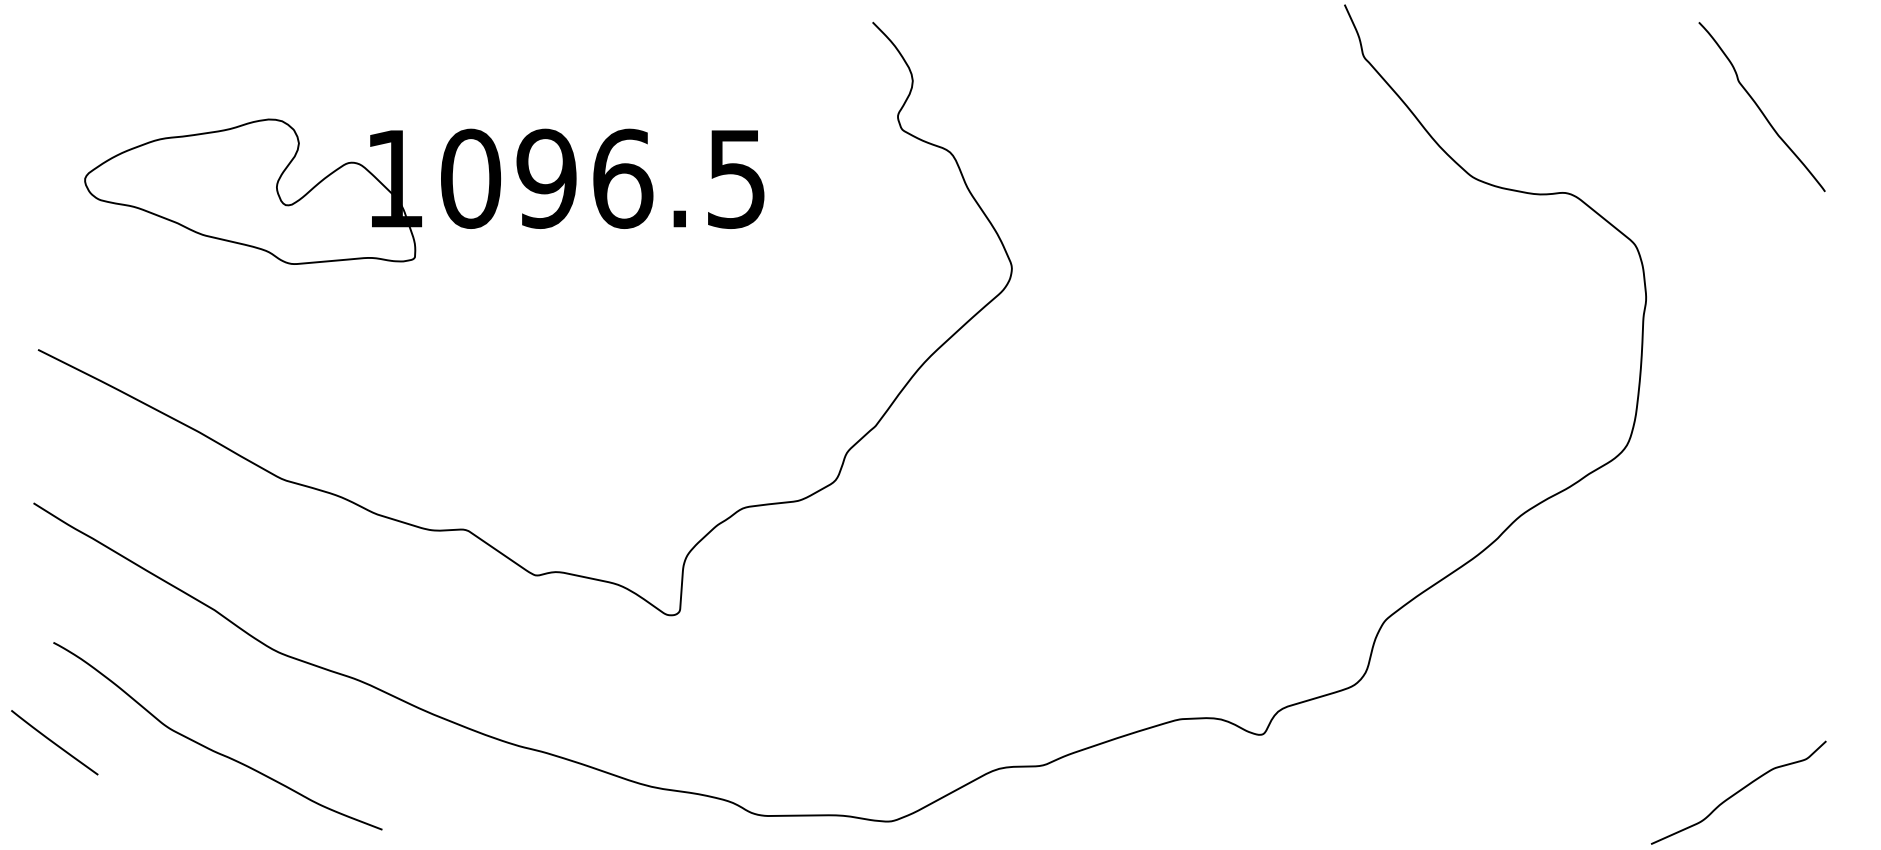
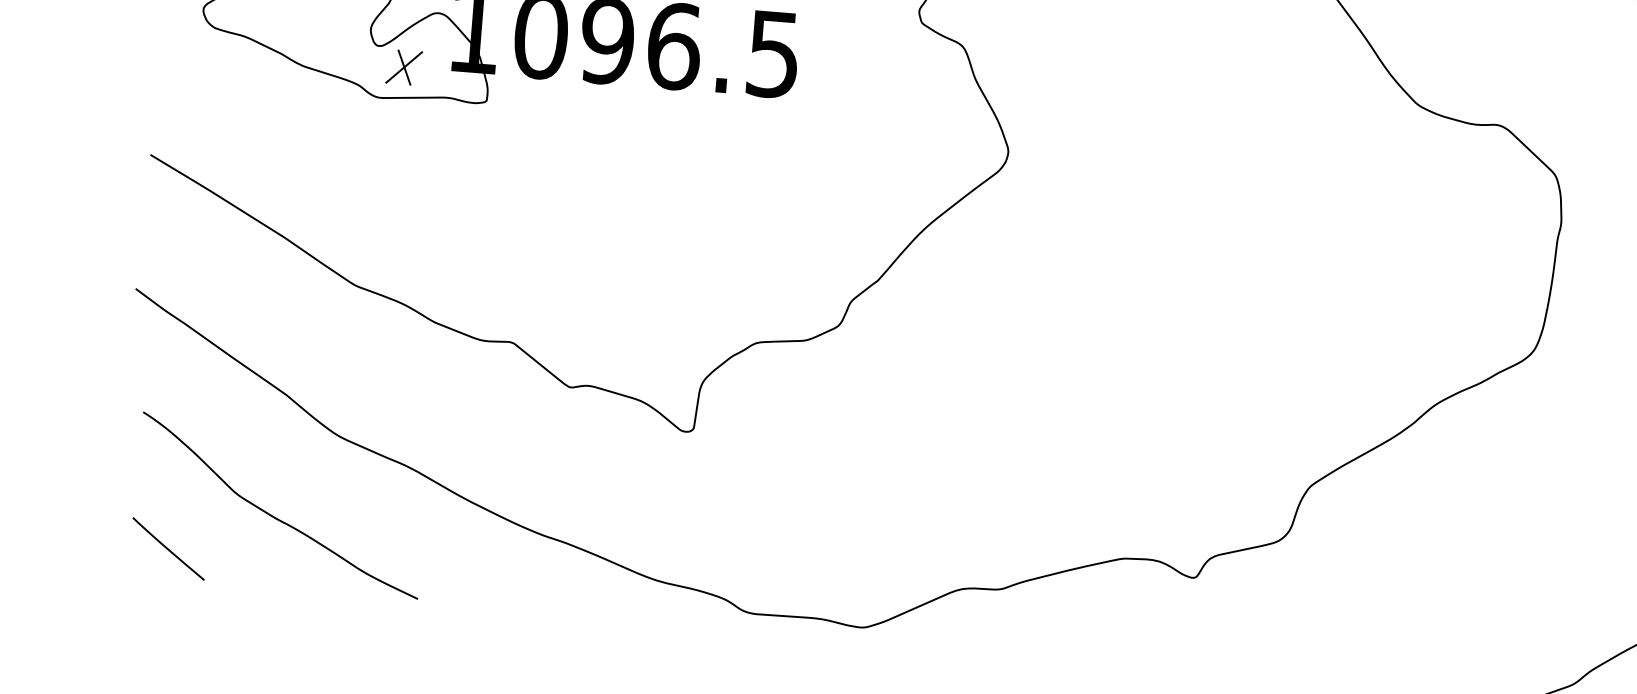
part: (318, 227) -> (404, 67), added
line: (54, 742) -> (168, 548), moved

